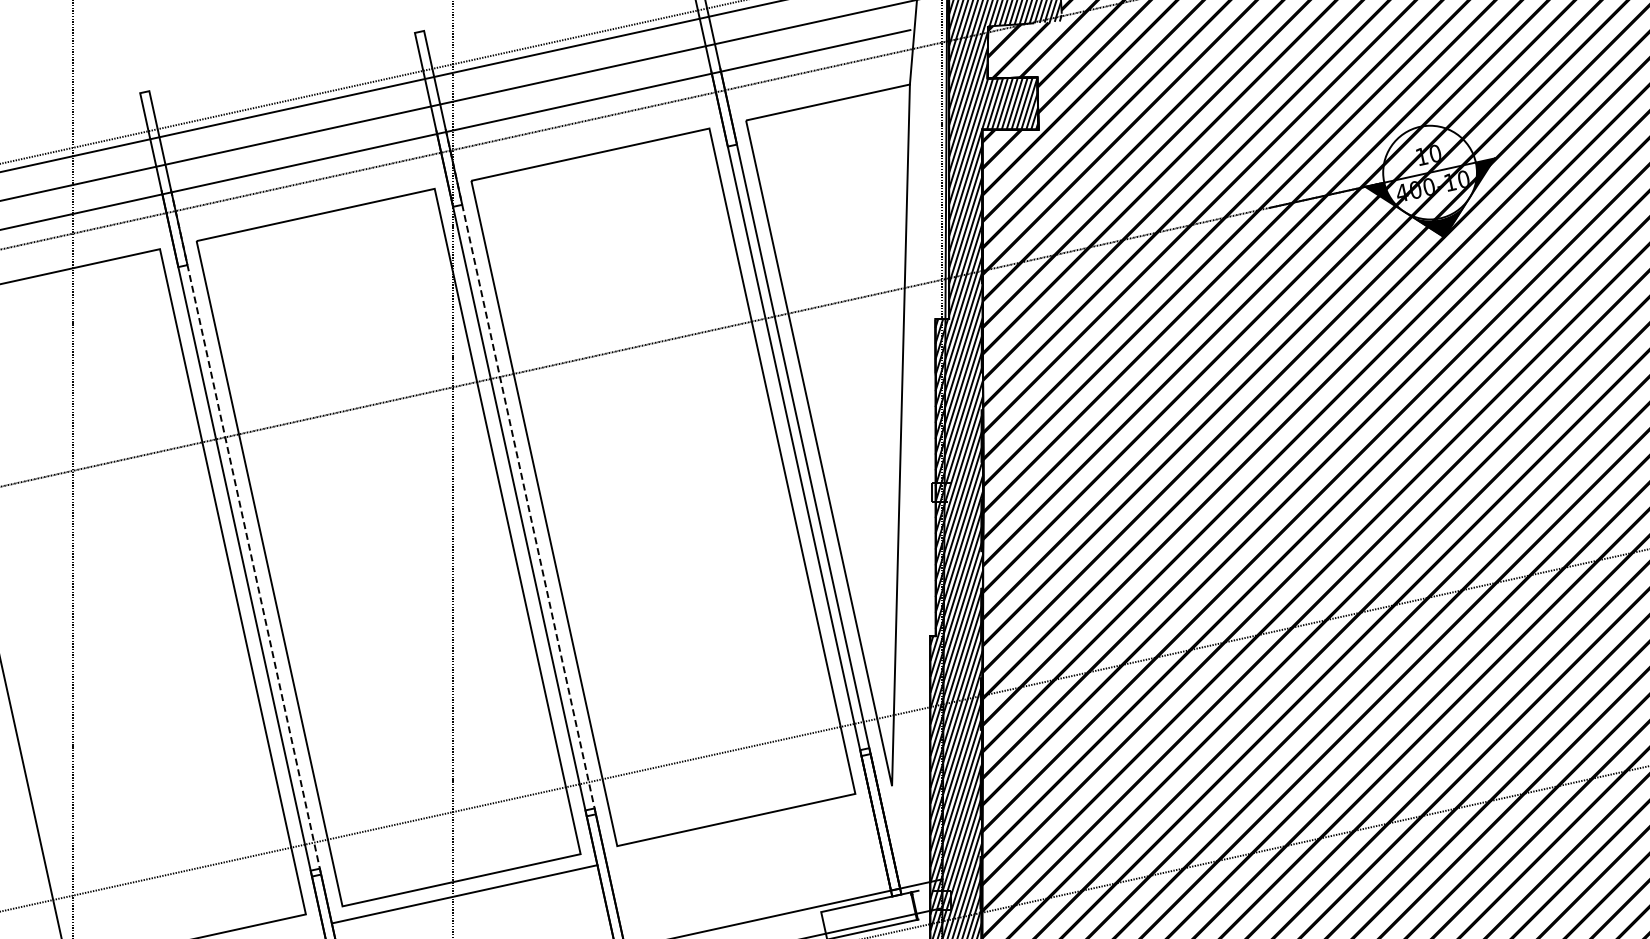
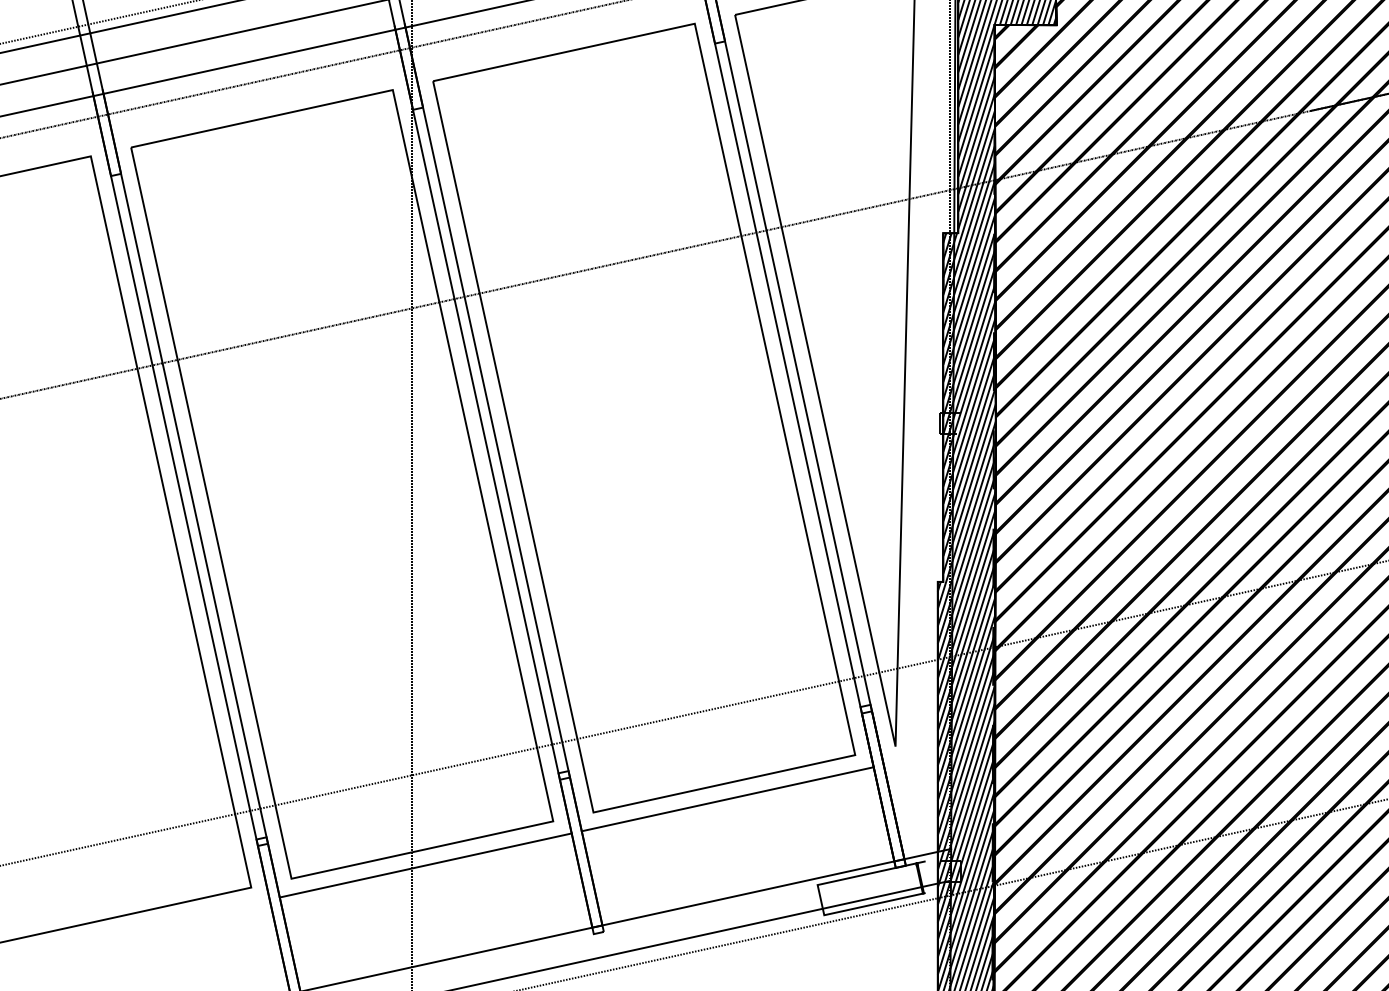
line: (520, 471) -> (487, 400), dashed -> solid
line: (246, 531) -> (185, 466), dashed -> solid
line: (739, 833) -> (727, 798), added

